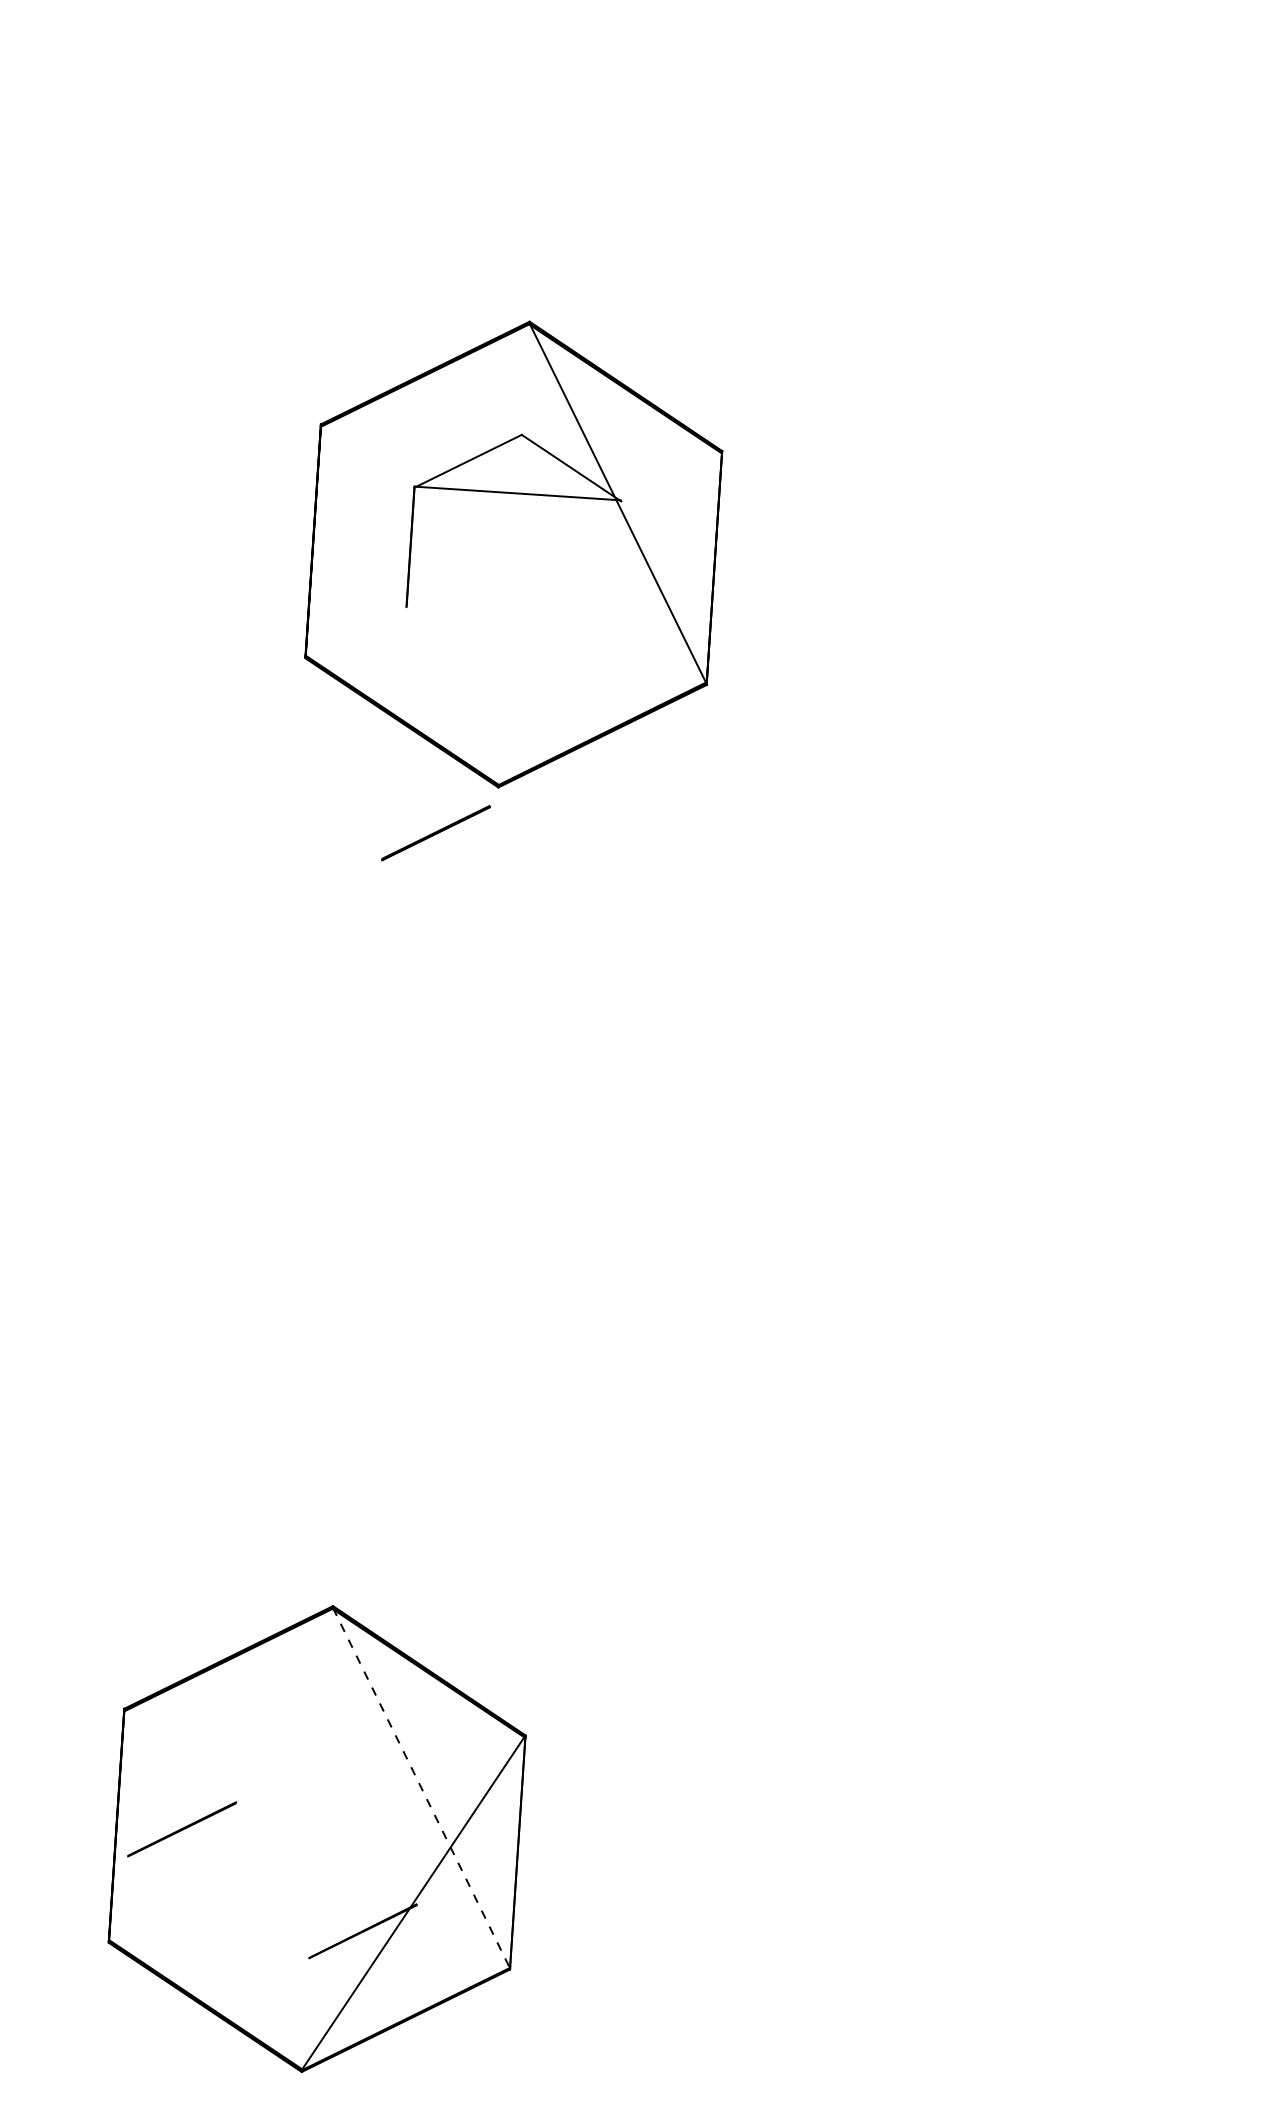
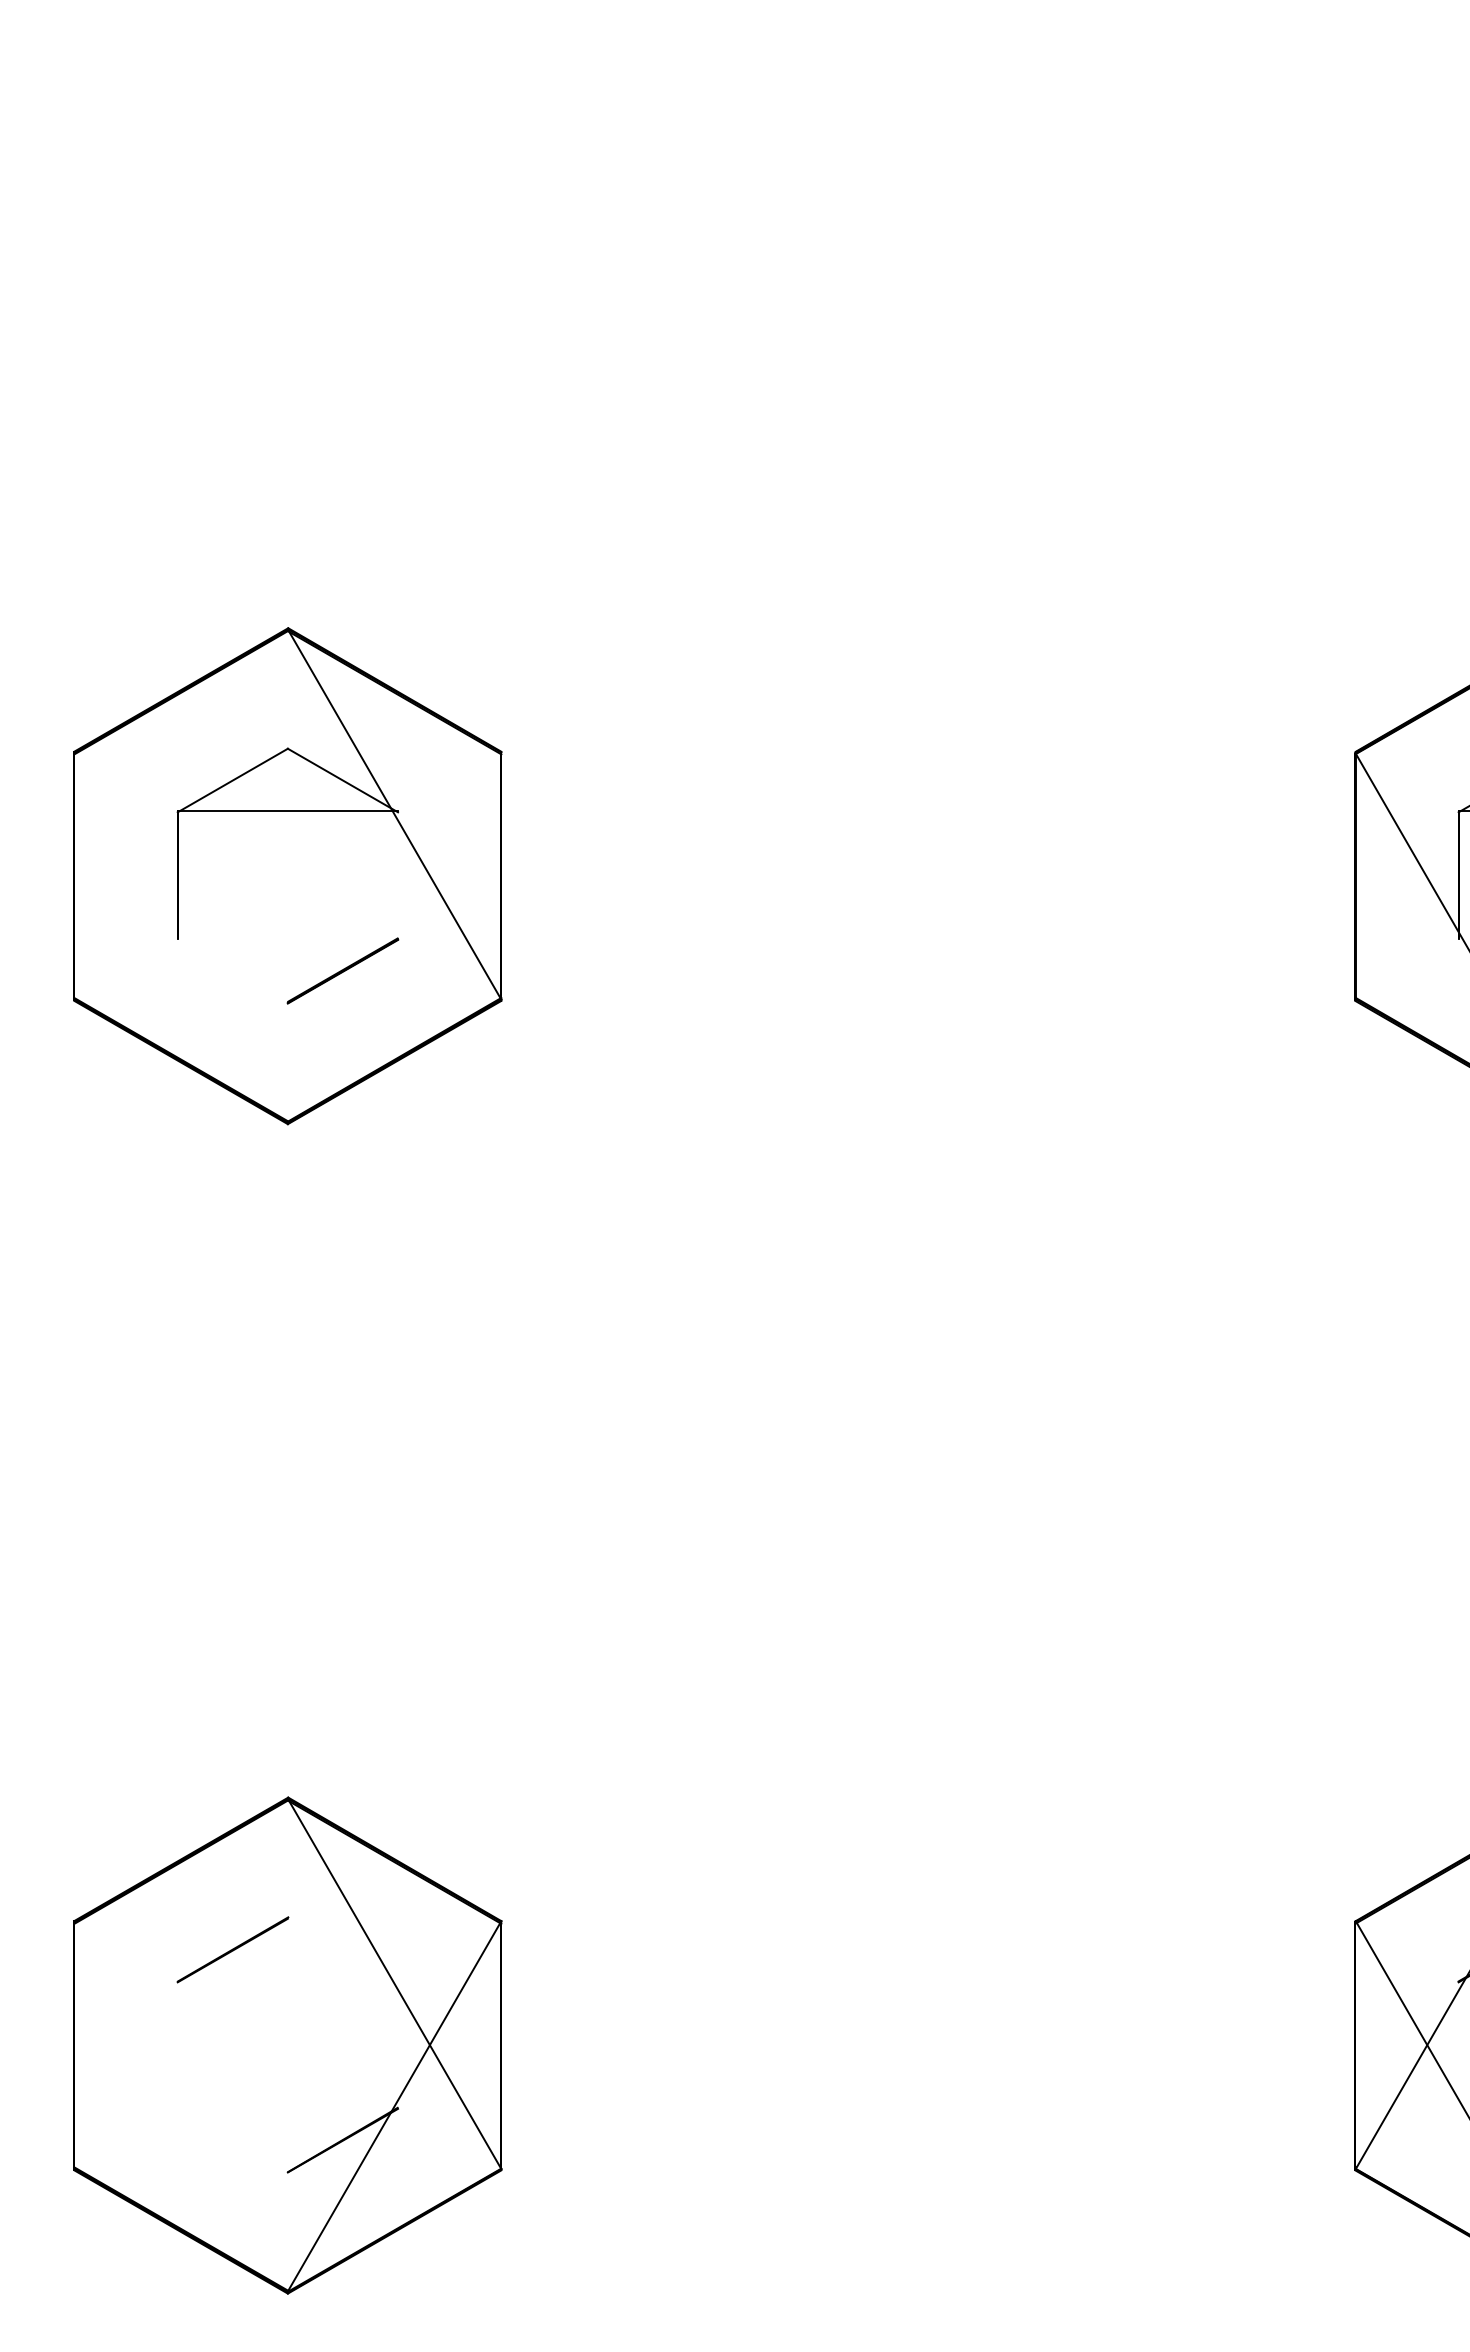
part: (513, 554) -> (287, 876), moved
line: (422, 1788) -> (395, 1984), dashed -> solid
line: (181, 1828) -> (232, 1949), moved

